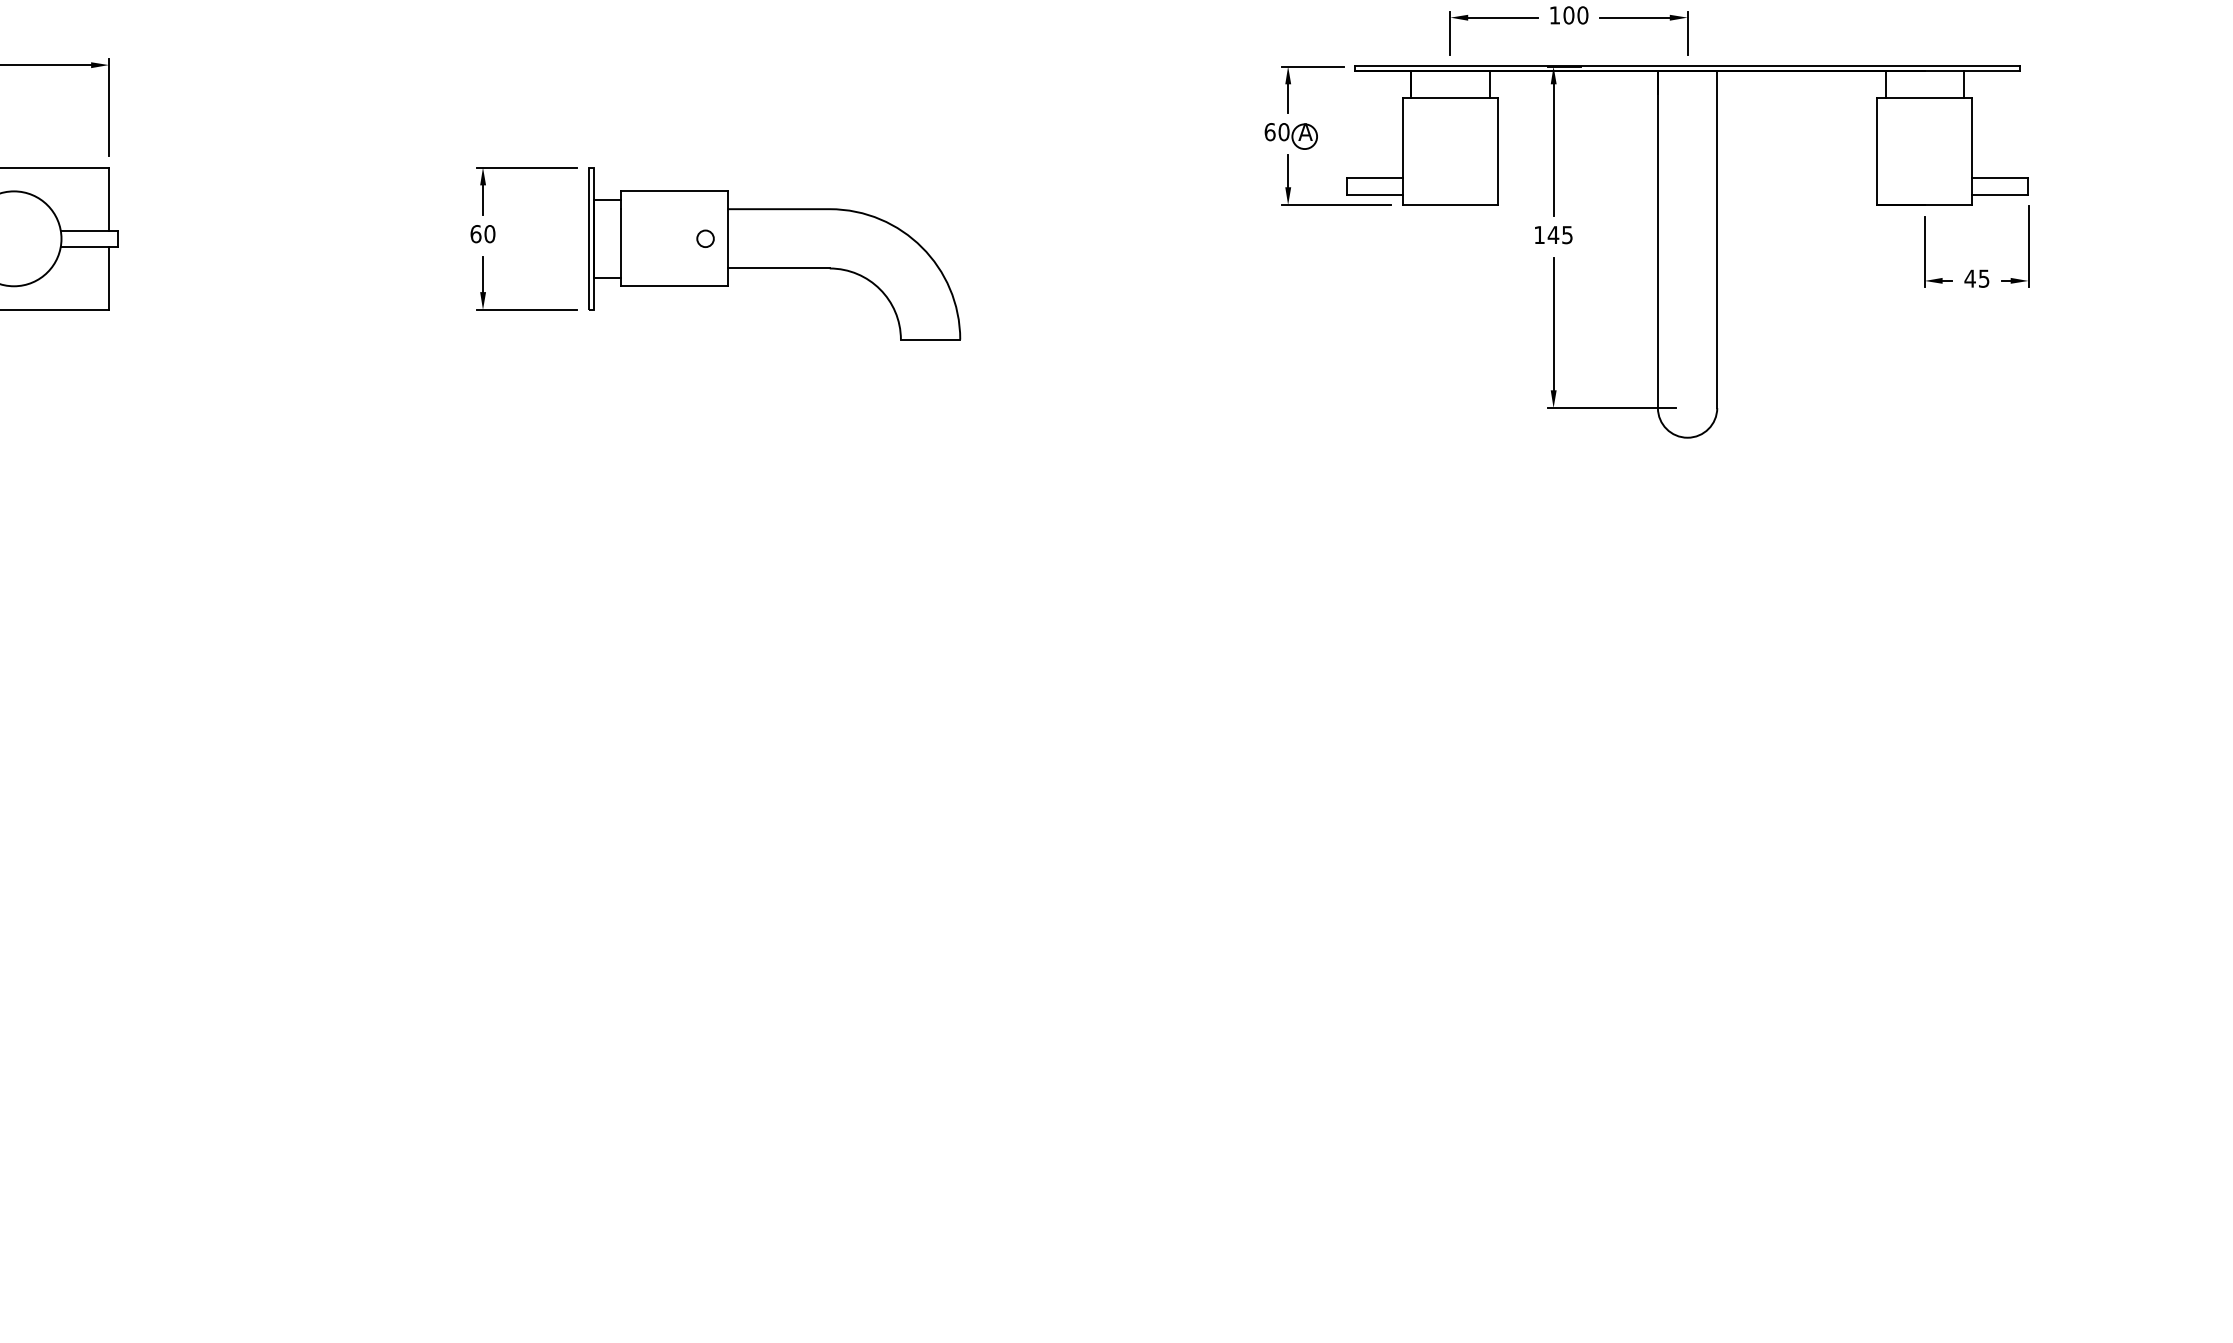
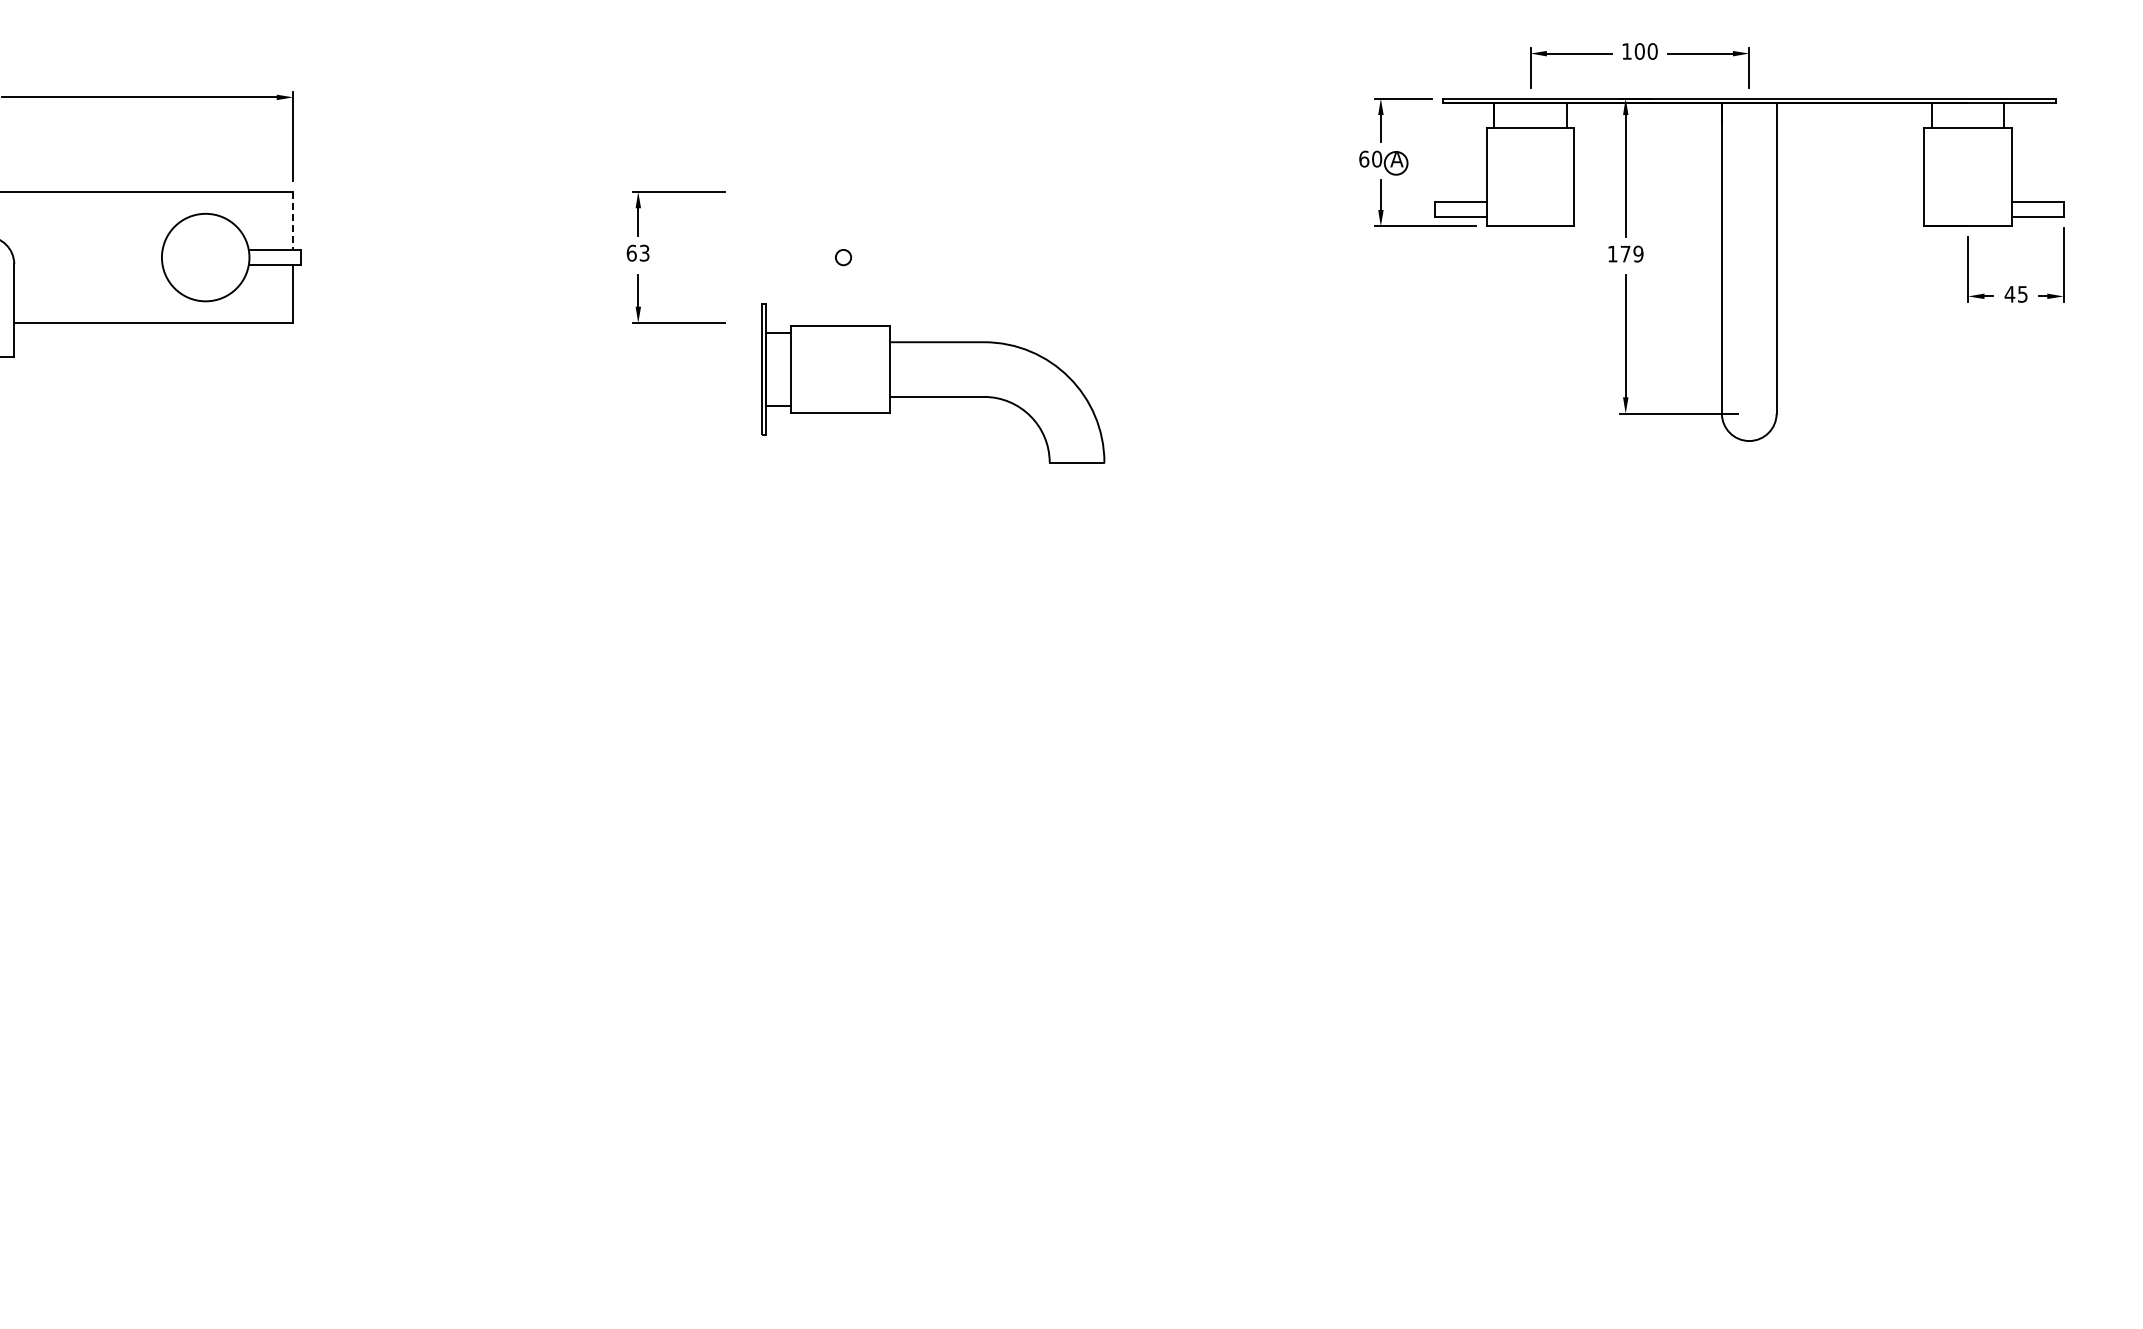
line: (109, 198) -> (293, 220), solid -> dashed
text: (489, 233) -> (644, 252), 60 -> 63
text: (1559, 234) -> (1631, 253), 145 -> 179
part: (774, 253) -> (933, 383), moved

